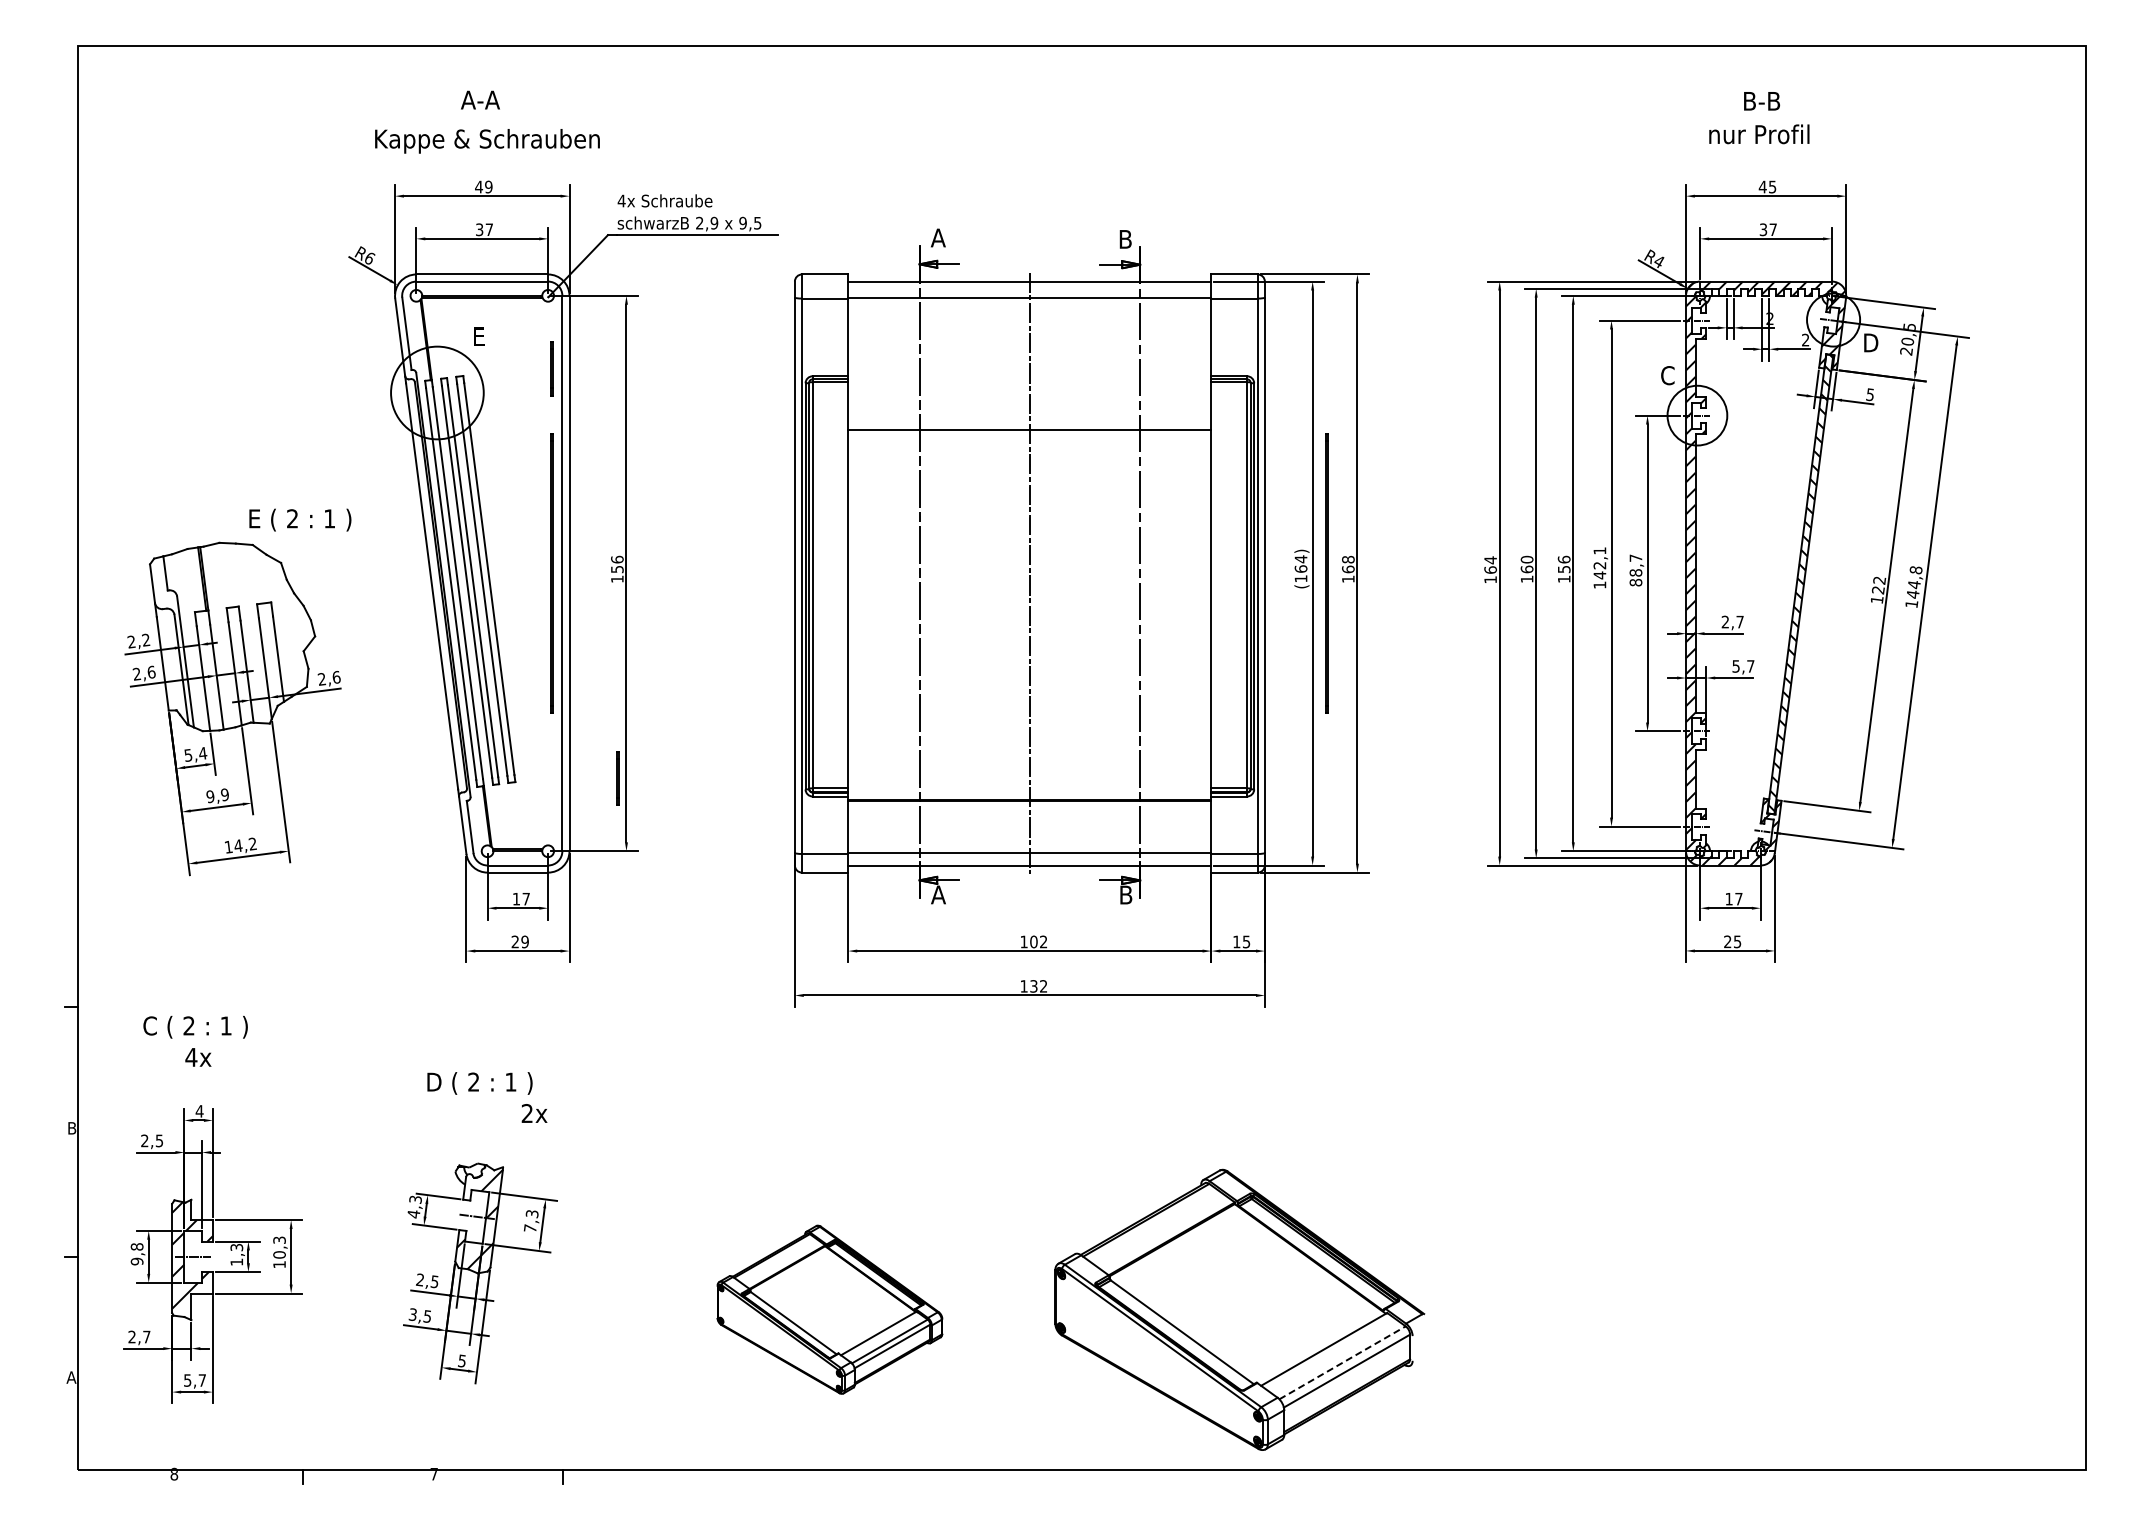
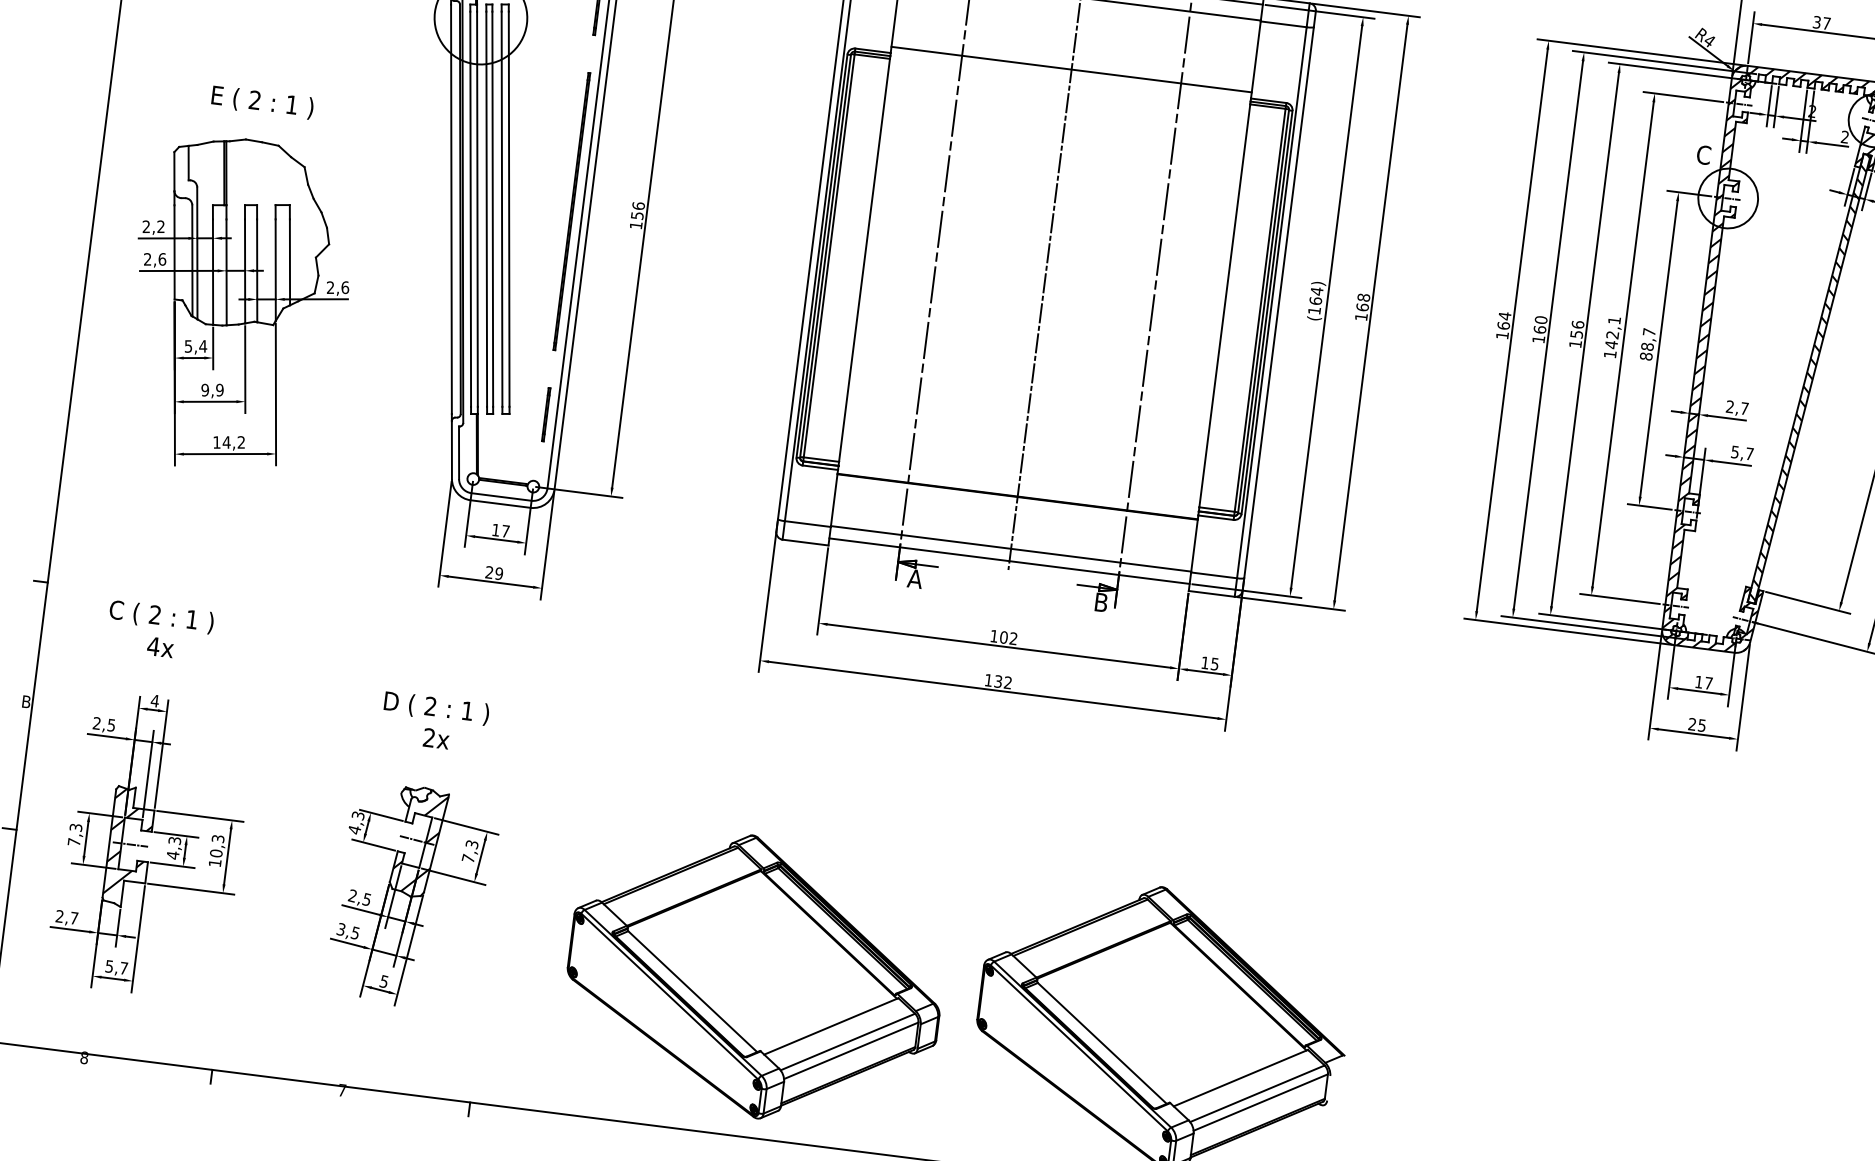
line: (1029, 430) -> (1071, 70), moved
text: (300, 519) -> (262, 101), moved
line: (1326, 573) -> (1340, 308), removed
line: (617, 778) -> (545, 414), moved
text: (534, 1113) -> (436, 738), moved
text: (136, 1254) -> (74, 835), 9,8 -> 7,3
text: (236, 1262) -> (172, 855), 1,3 -> 4,3
part: (829, 1309) -> (755, 976), size x1.67
line: (1342, 1362) -> (1257, 1093), dashed -> solid

